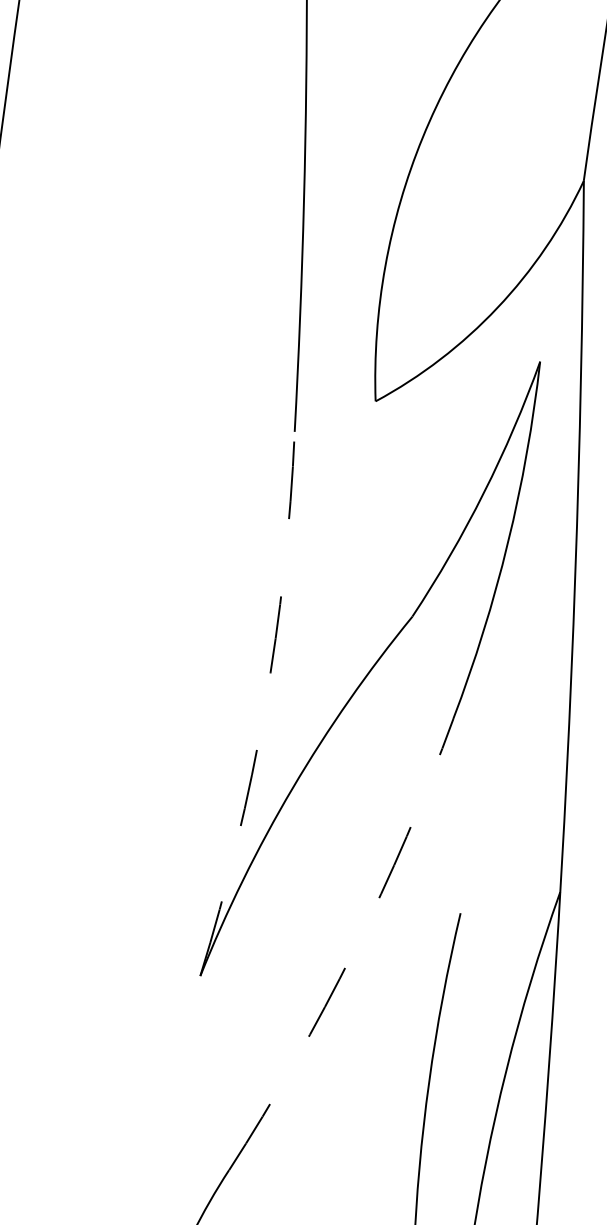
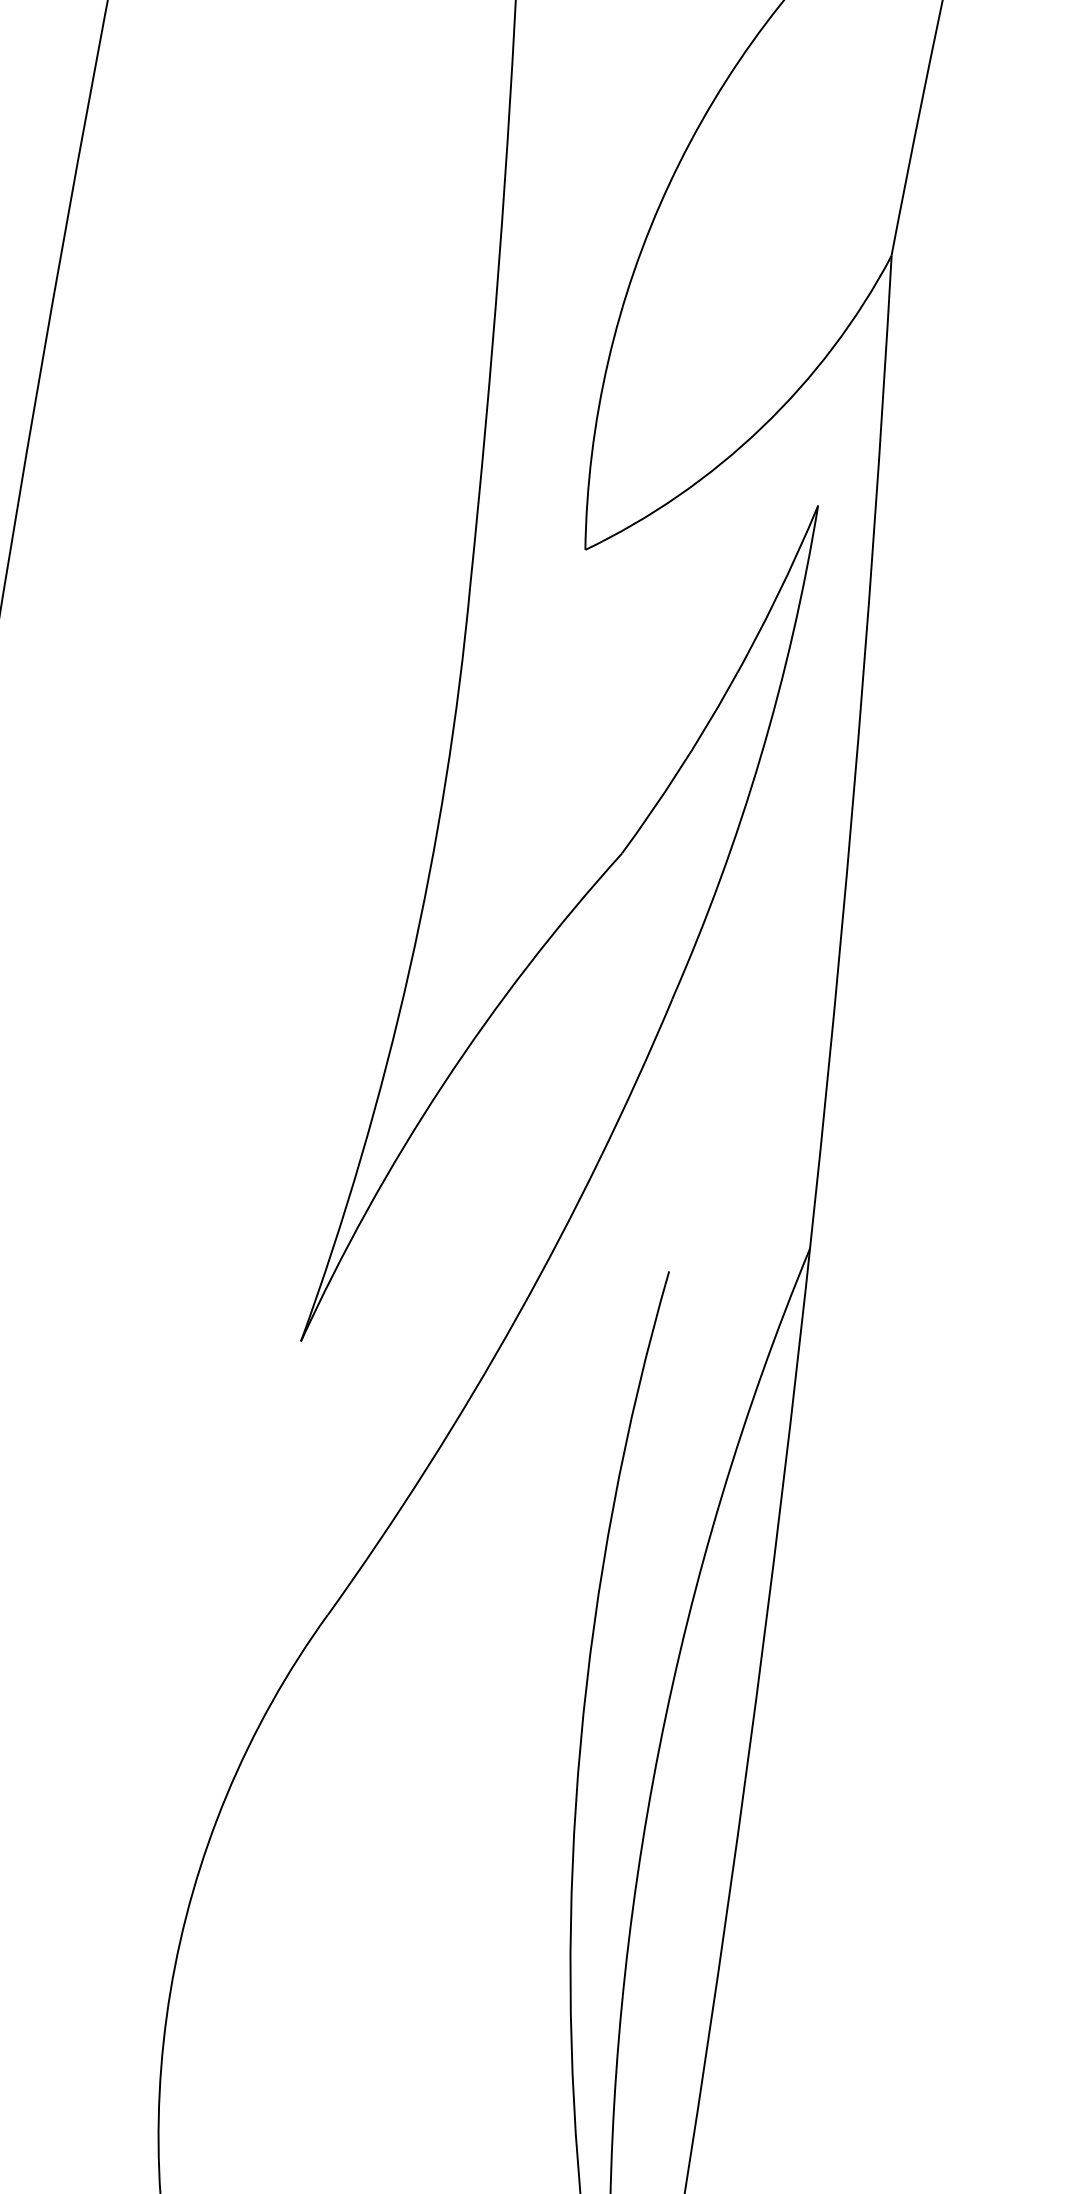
arc: (264, 706) -> (409, 969), dashed -> solid
arc: (353, 950) -> (517, 1316), dashed -> solid

